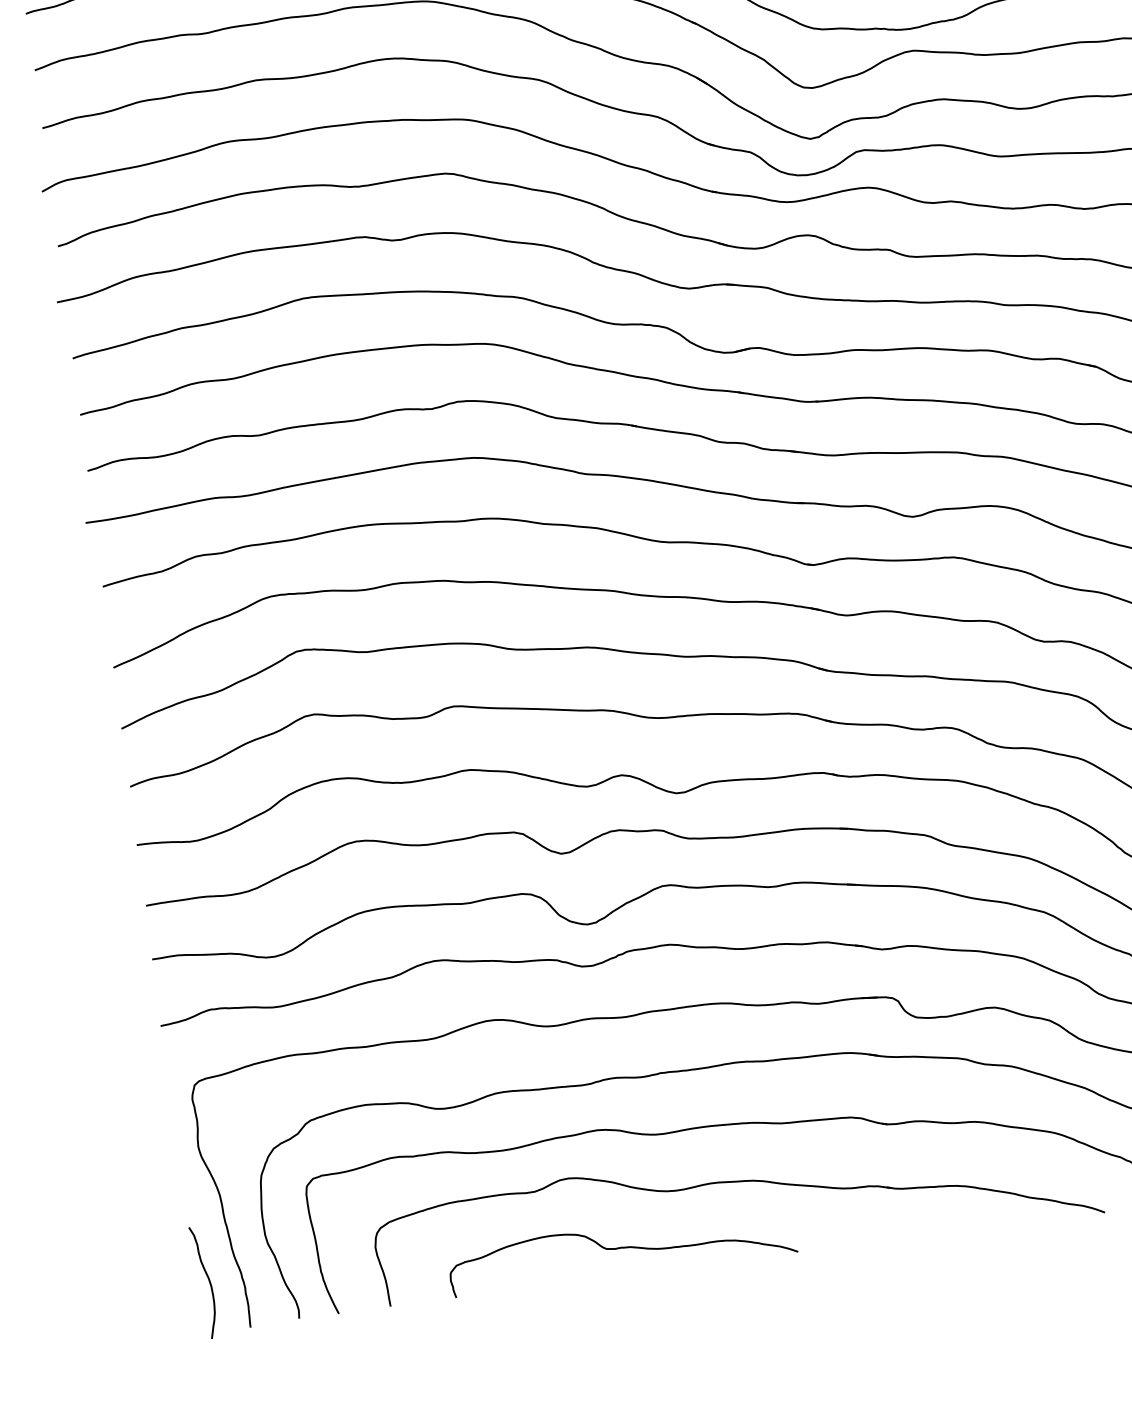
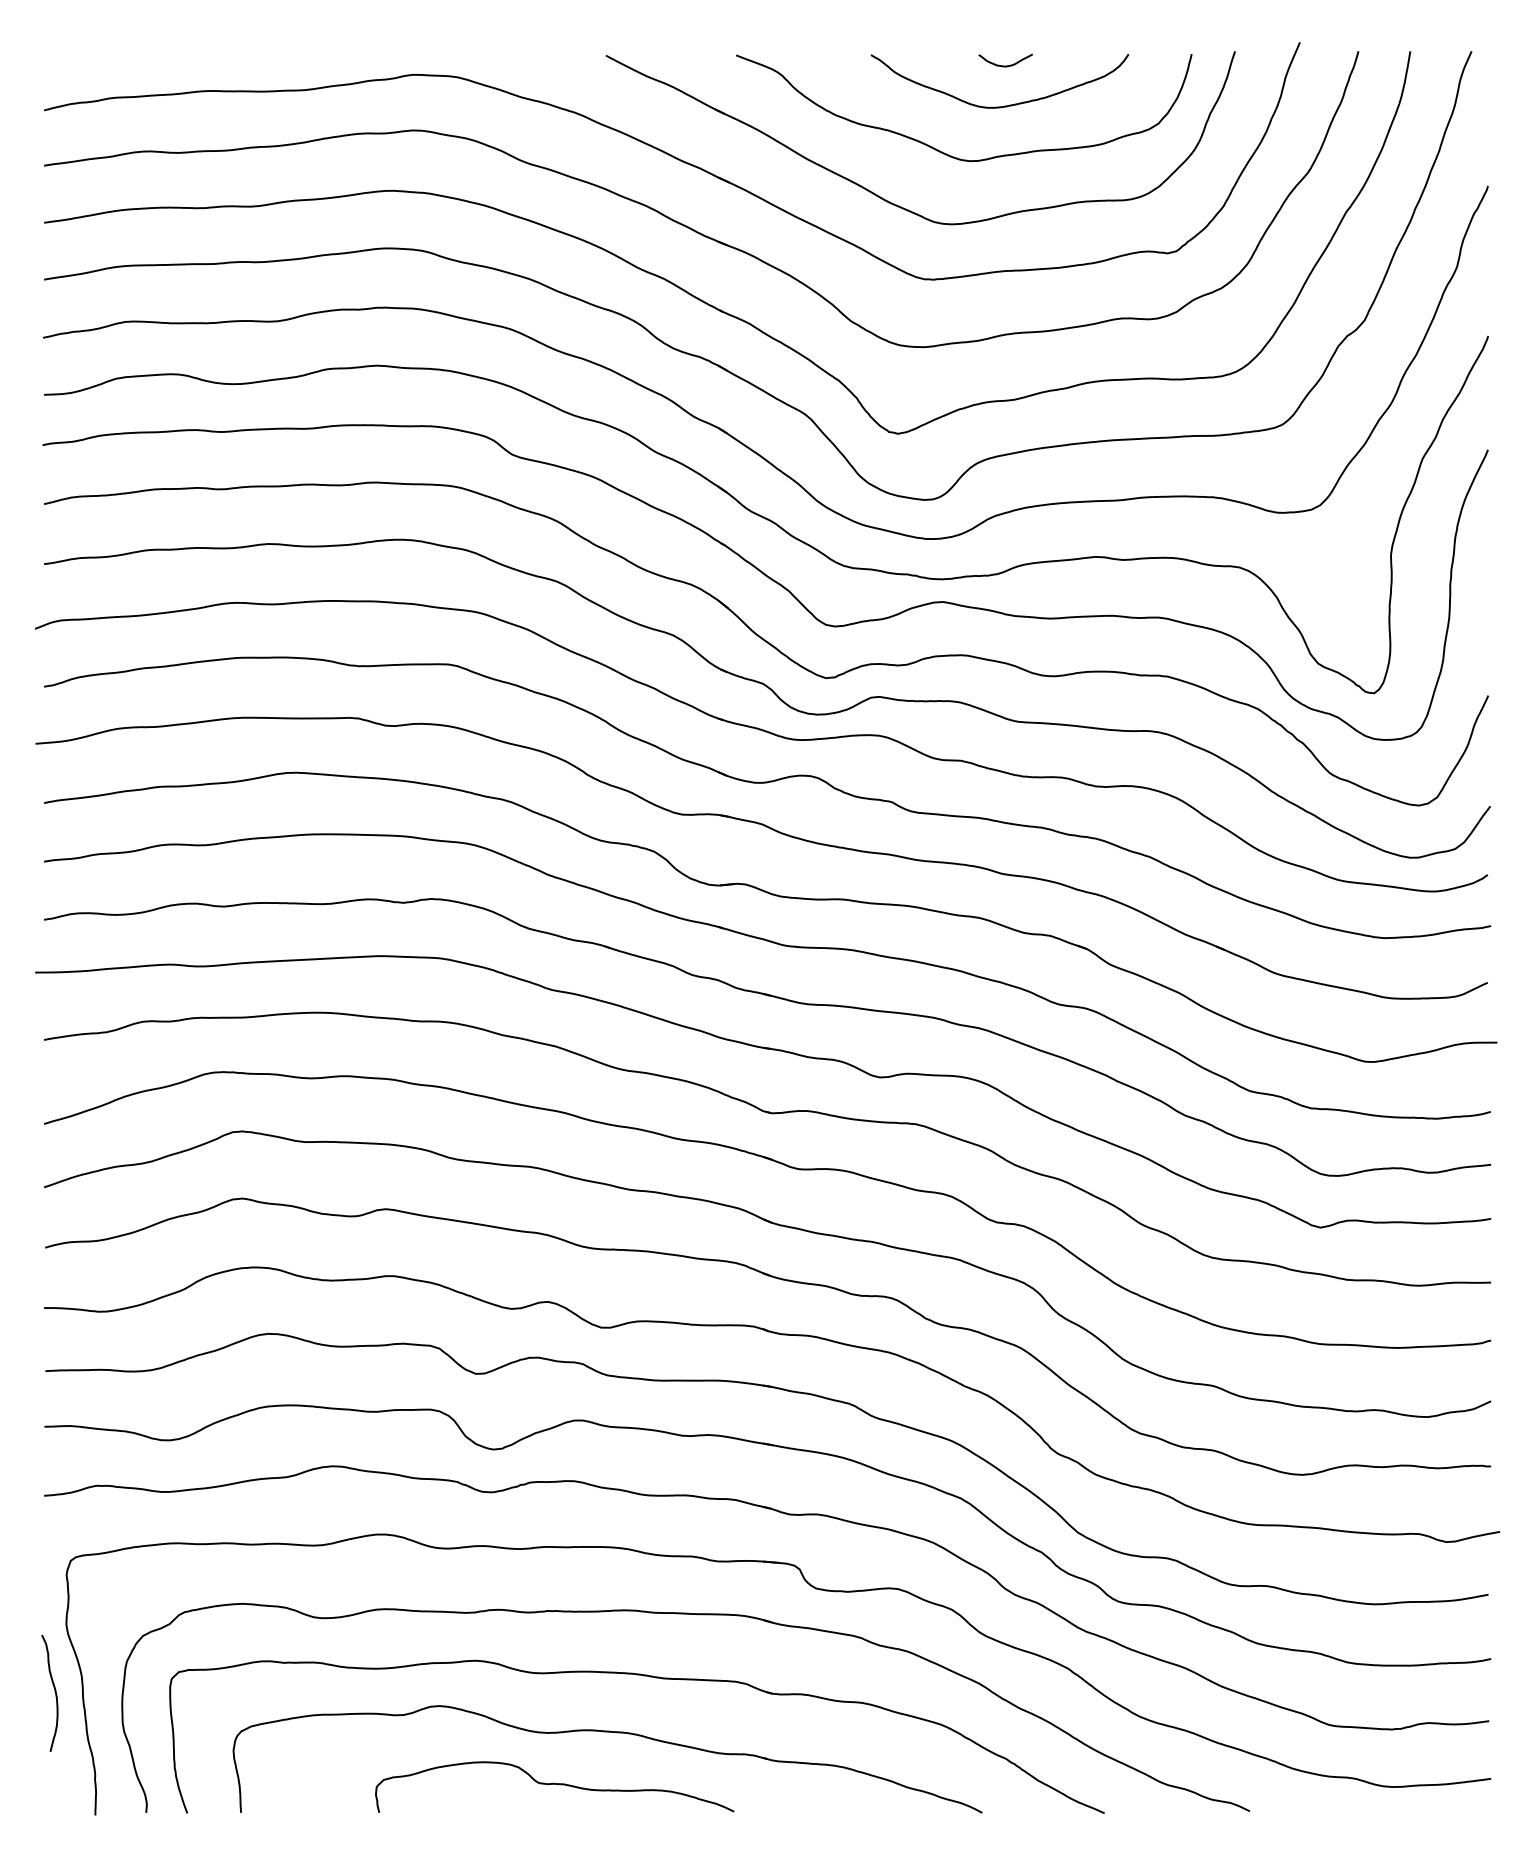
curve: (621, 1248) -> (554, 1784), moved
curve: (208, 1281) -> (54, 1692), moved

